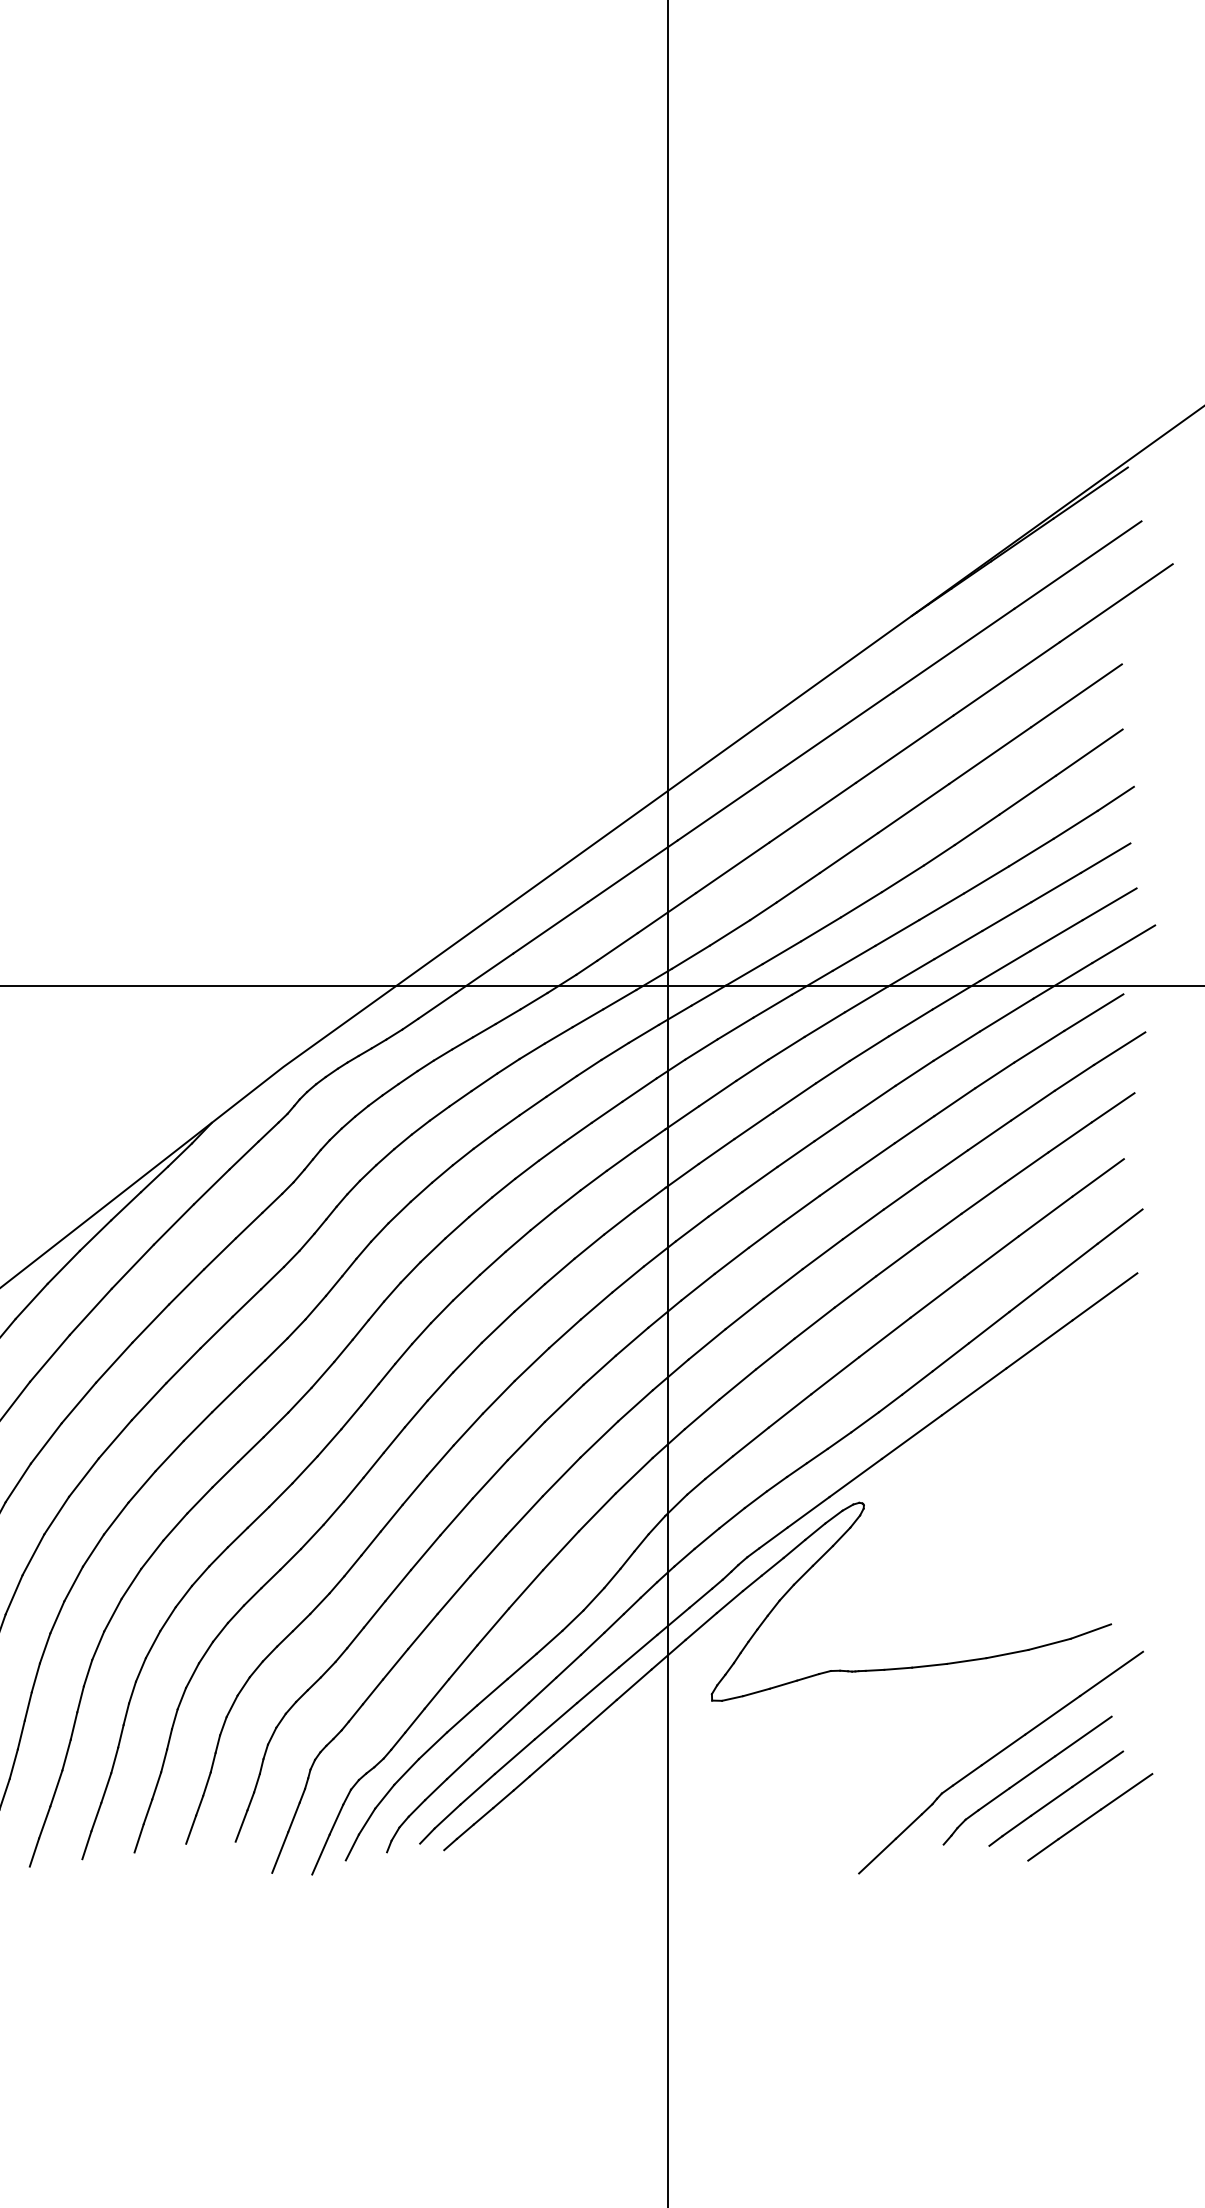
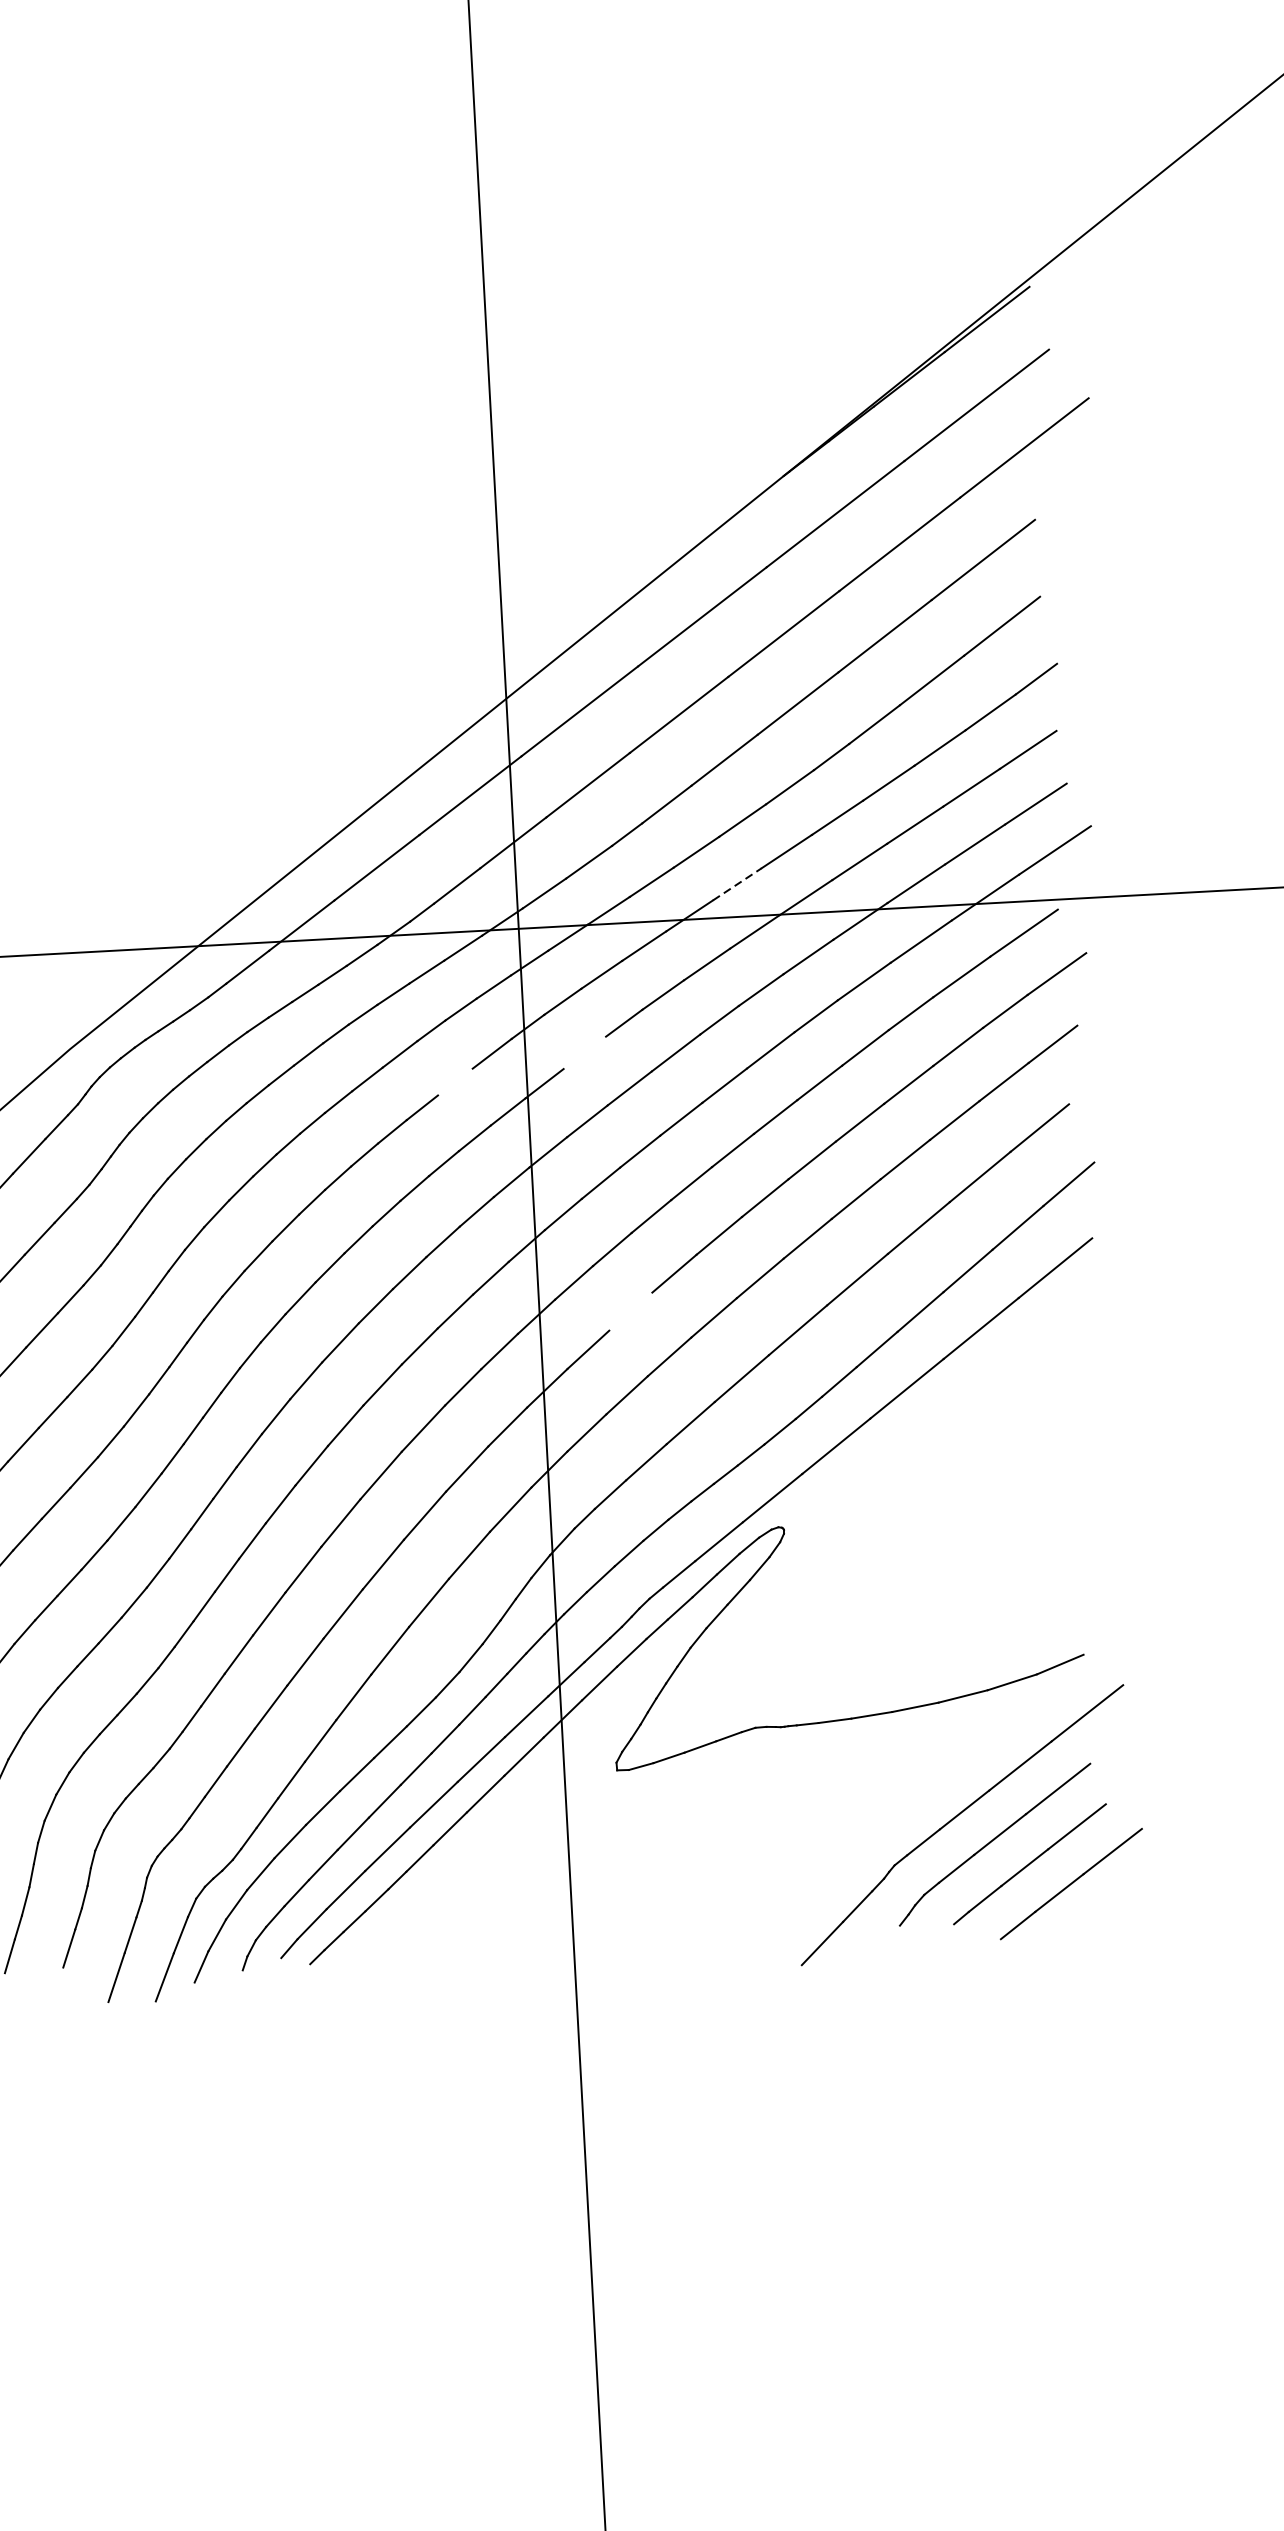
line: (854, 958) -> (737, 884), solid -> dashed
line: (717, 1093) -> (584, 1052), removed
line: (606, 1111) -> (454, 1081), removed
line: (744, 1314) -> (630, 1312), removed

